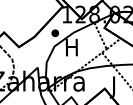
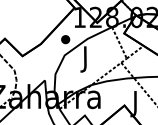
text: (71, 49) -> (85, 59), H -> J

